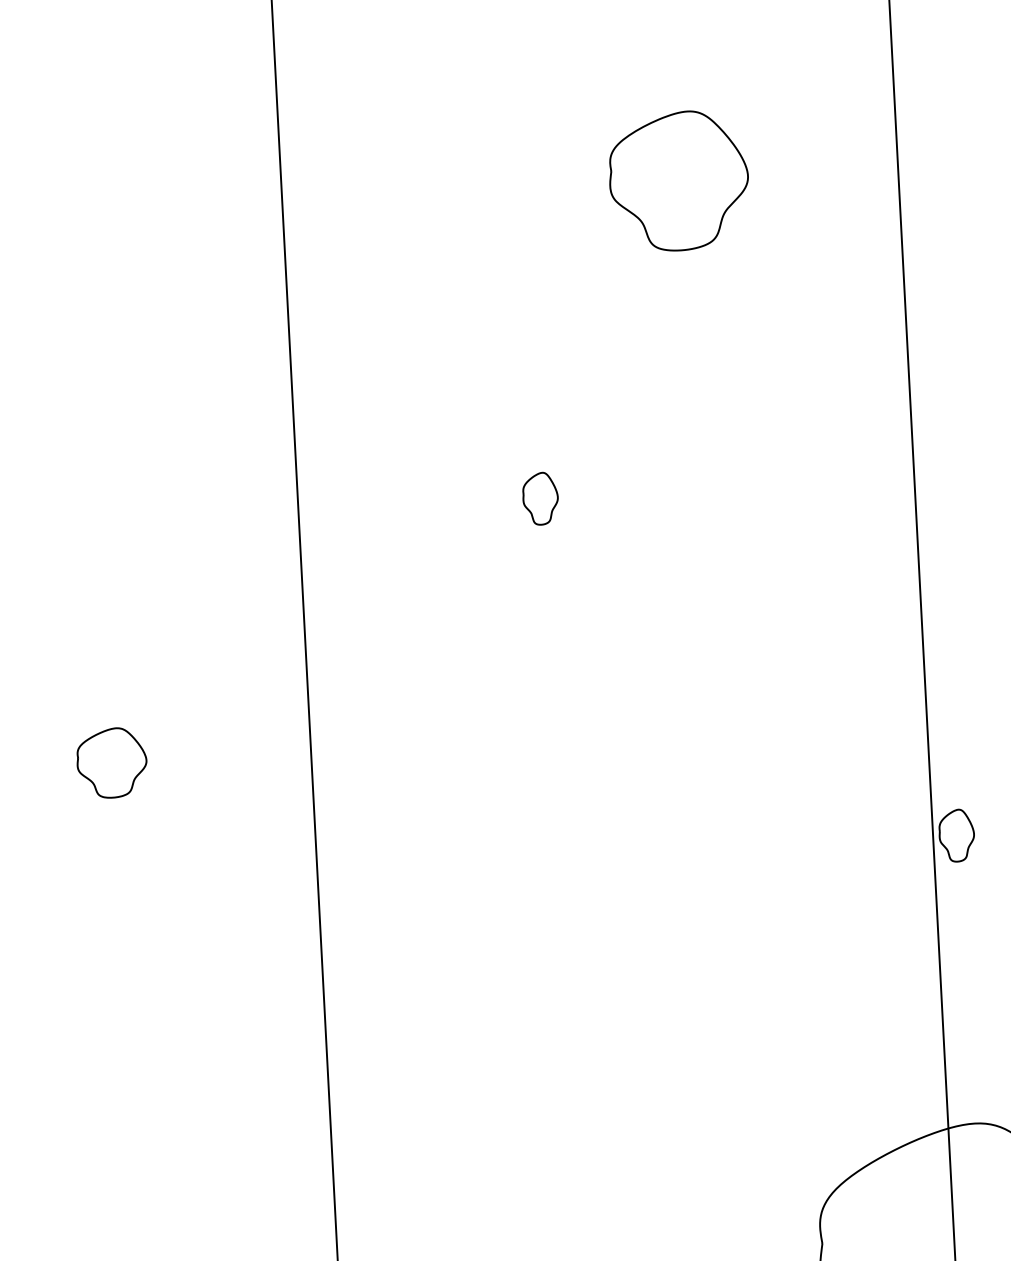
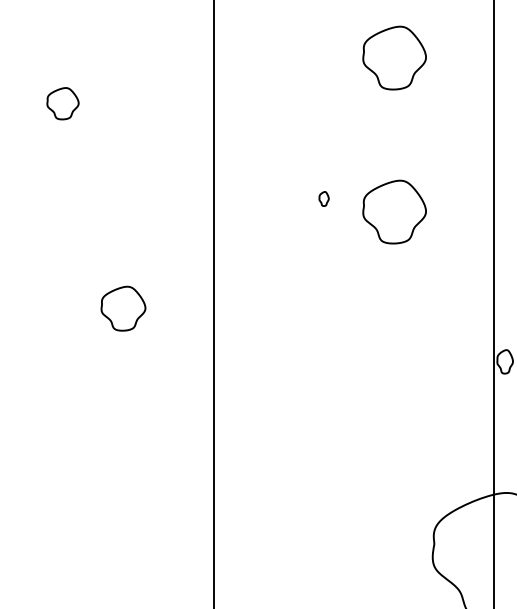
part: (539, 497) -> (323, 198), size x0.6
part: (696, 518) -> (394, 211), added
part: (110, 762) -> (122, 308), size x1.4

